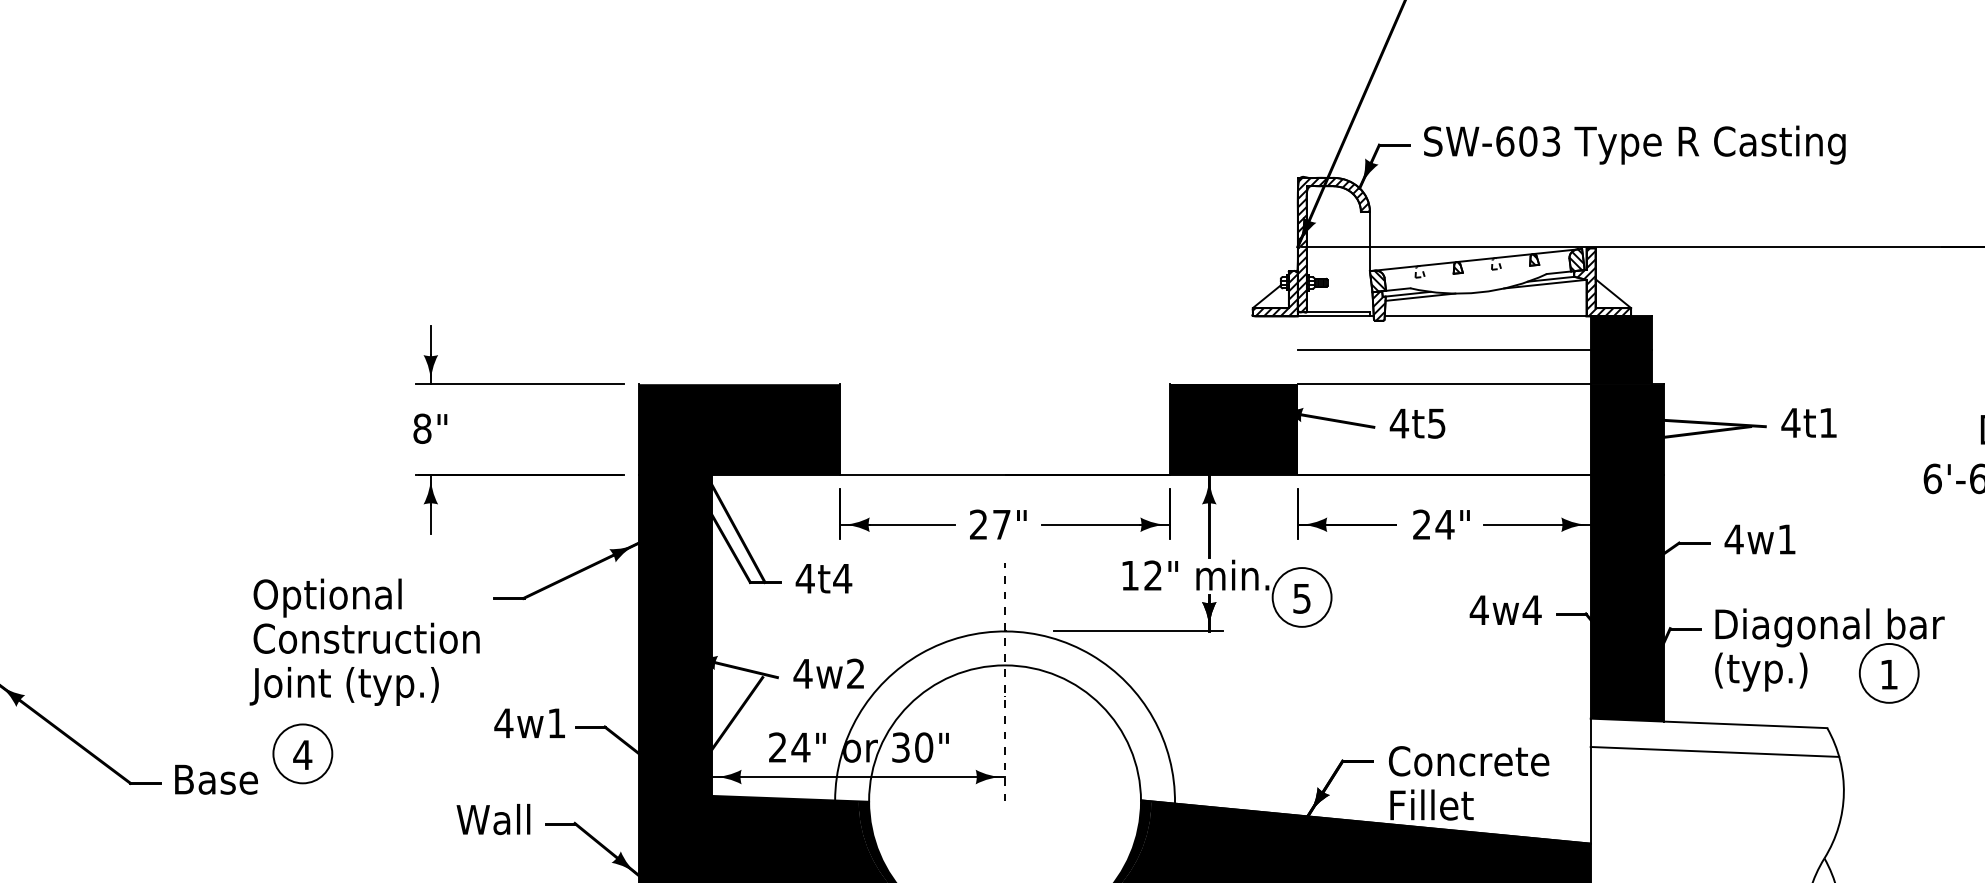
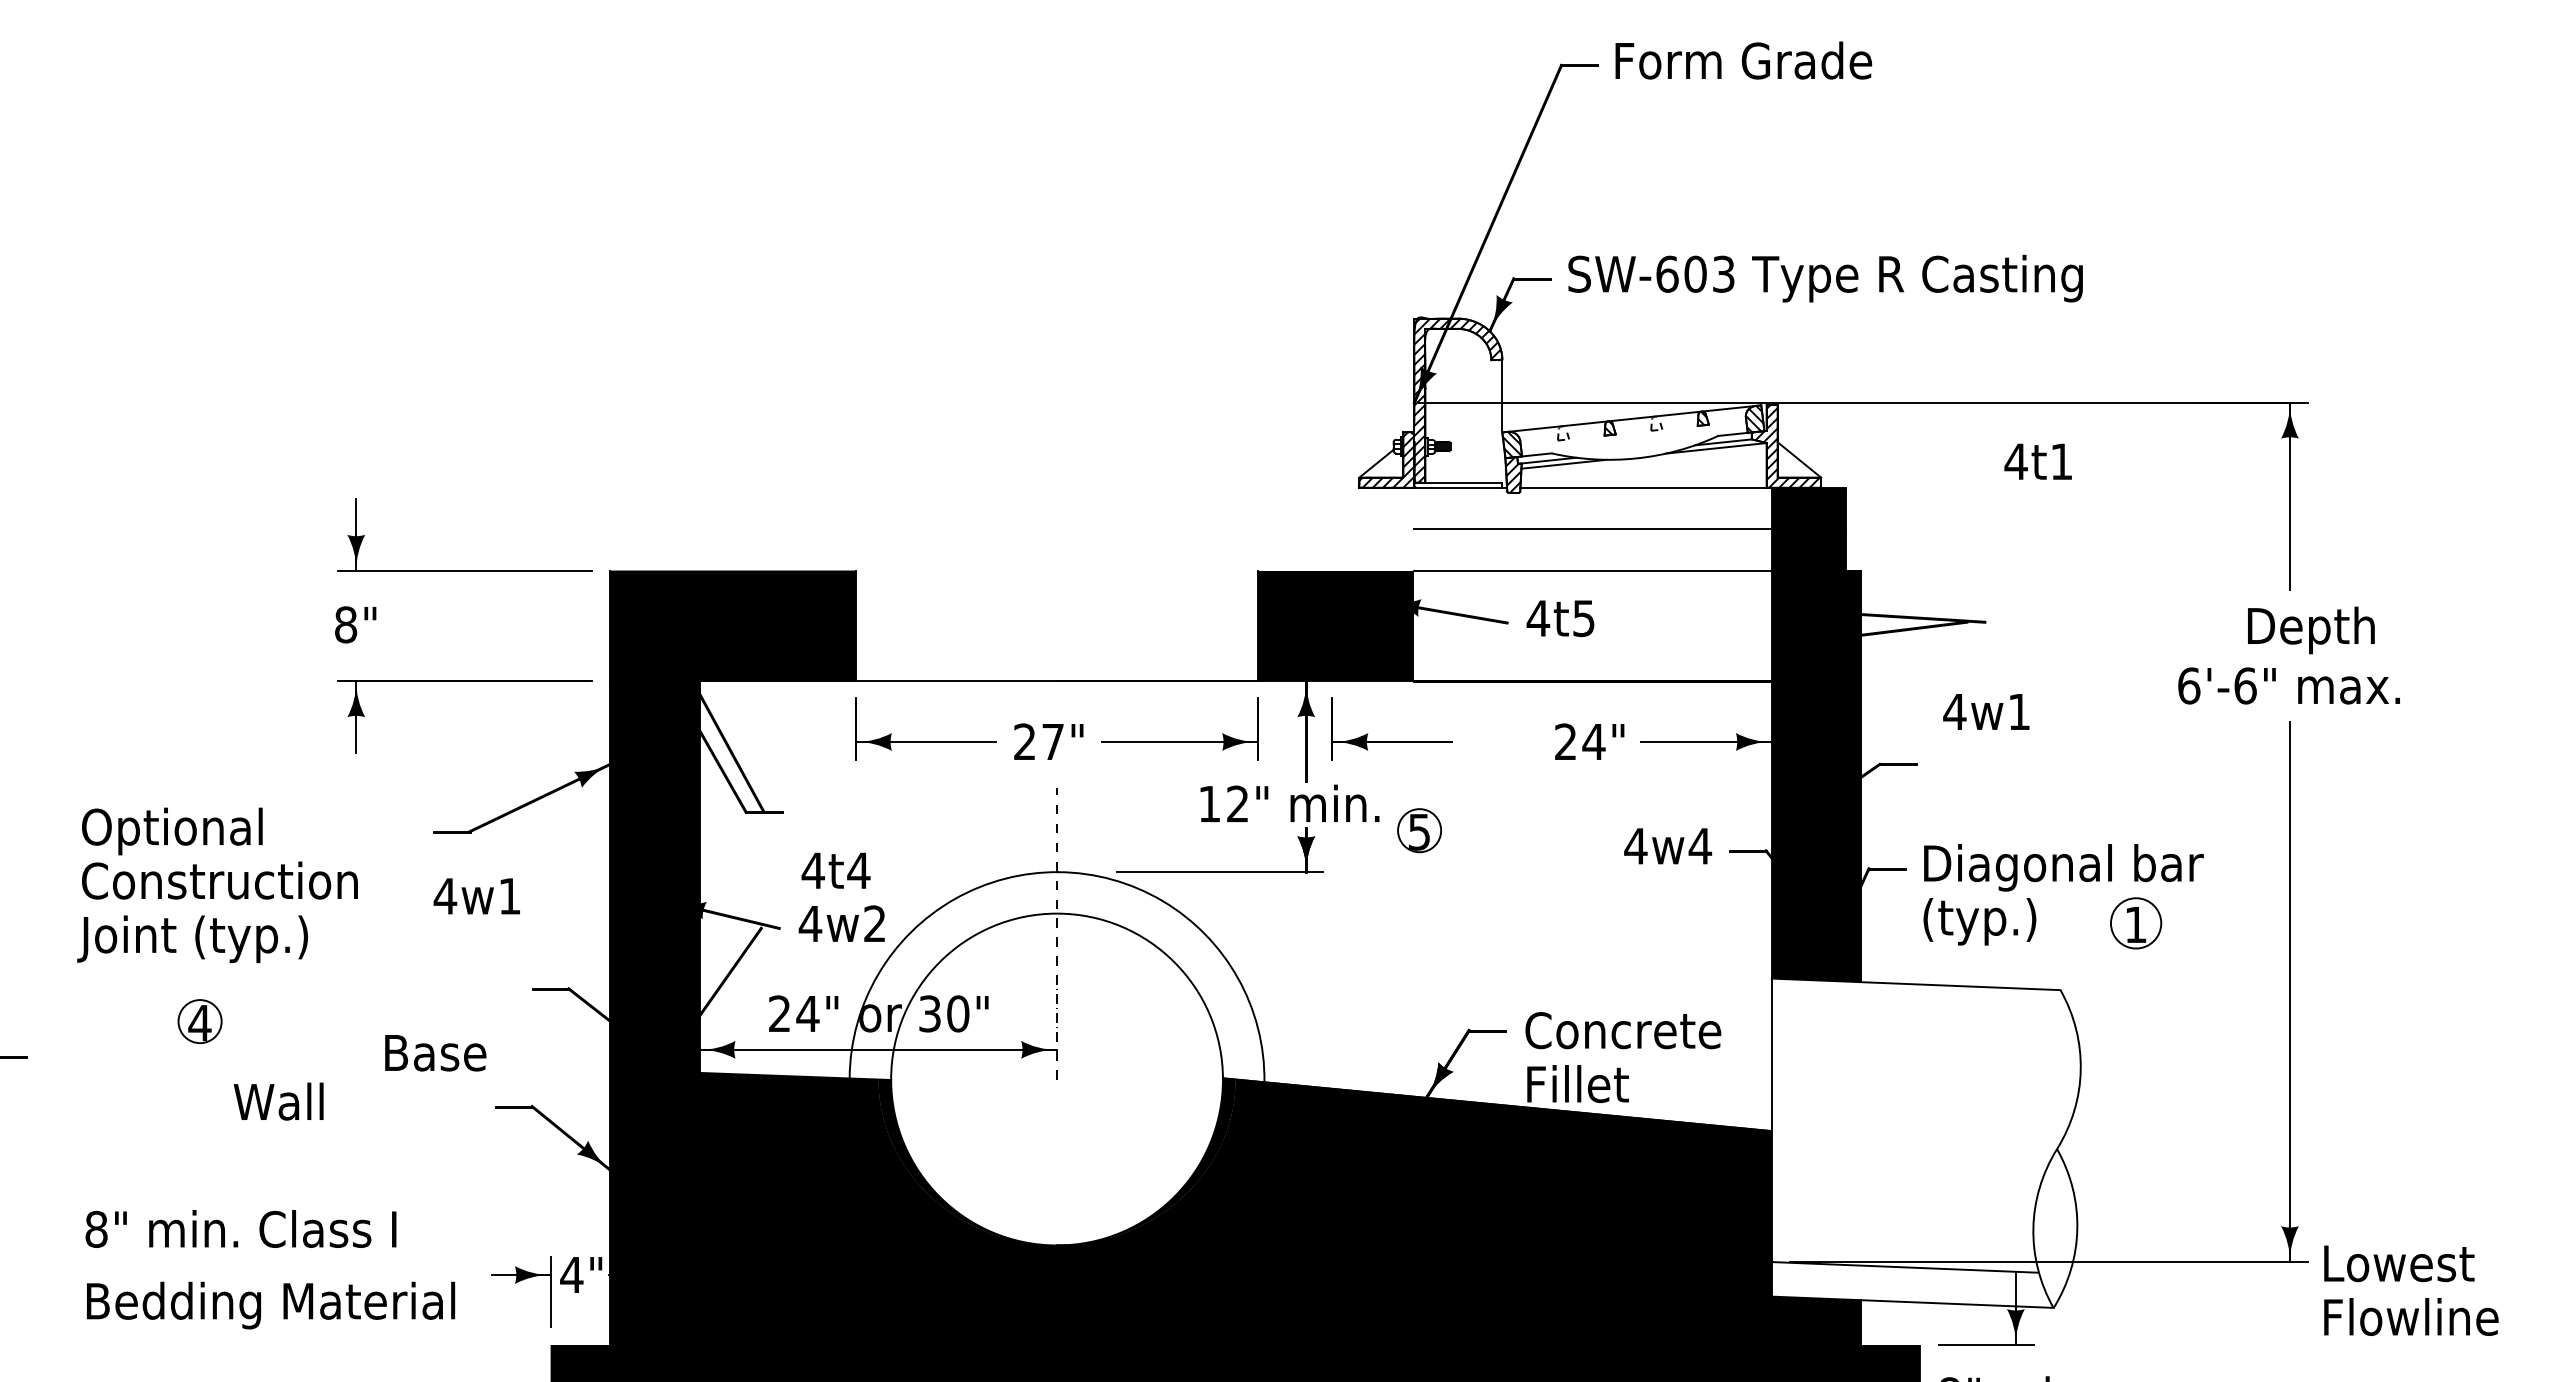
text: (1808, 422) -> (2037, 461), moved
part: (1346, 524) -> (1391, 741), moved
text: (1760, 539) -> (1986, 711), moved
text: (823, 578) -> (835, 870), moved
circle: (1302, 597) -> (1419, 830), size x0.6
text: (364, 642) -> (217, 885), moved
circle: (1889, 673) -> (2136, 923), size x0.7
text: (529, 723) -> (476, 896), moved
line: (1715, 752) -> (1923, 1019), removed
circle: (303, 753) -> (200, 1021), size x0.6
text: (216, 780) -> (435, 1053), moved
text: (493, 819) -> (278, 1101), moved

